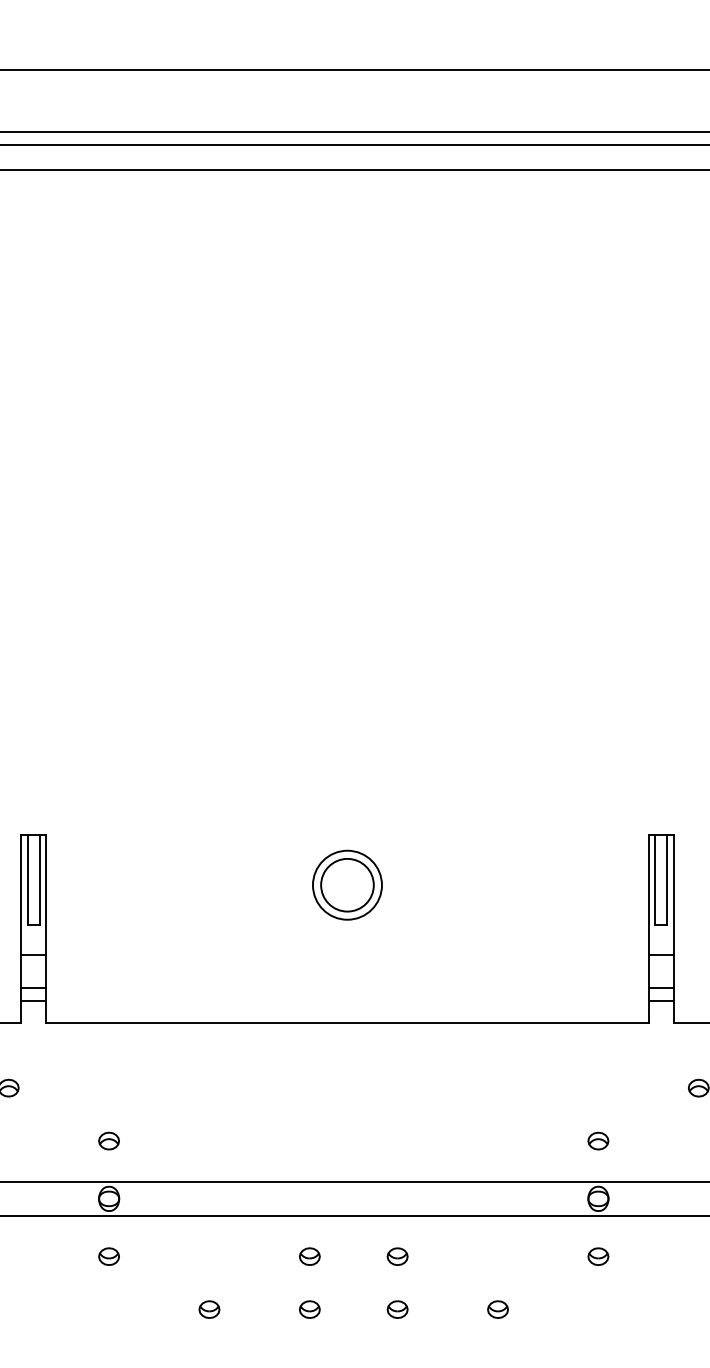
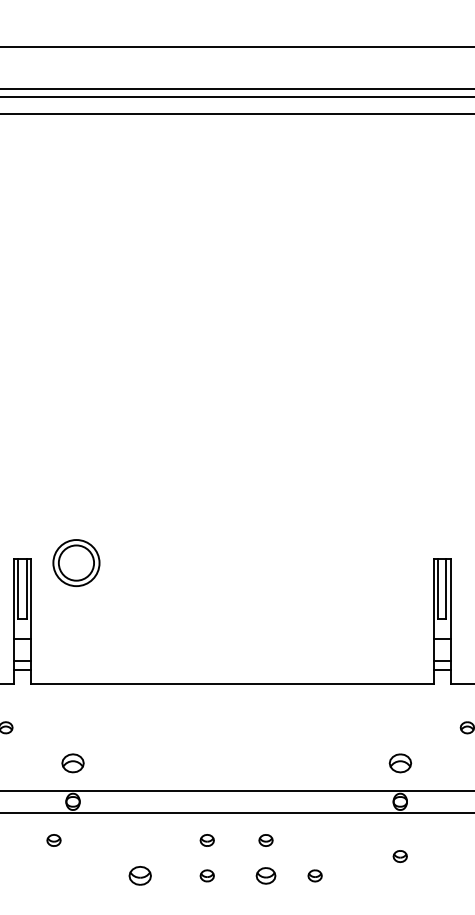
part: (347, 884) -> (76, 562), moved
part: (108, 1140) -> (72, 762), size x1.6
part: (597, 1140) -> (399, 762), size x1.6
part: (108, 1256) -> (53, 840), moved
part: (597, 1256) -> (399, 856), moved
part: (208, 1308) -> (139, 875), size x1.6
part: (396, 1308) -> (265, 875), size x1.4
part: (497, 1308) -> (314, 875), moved

